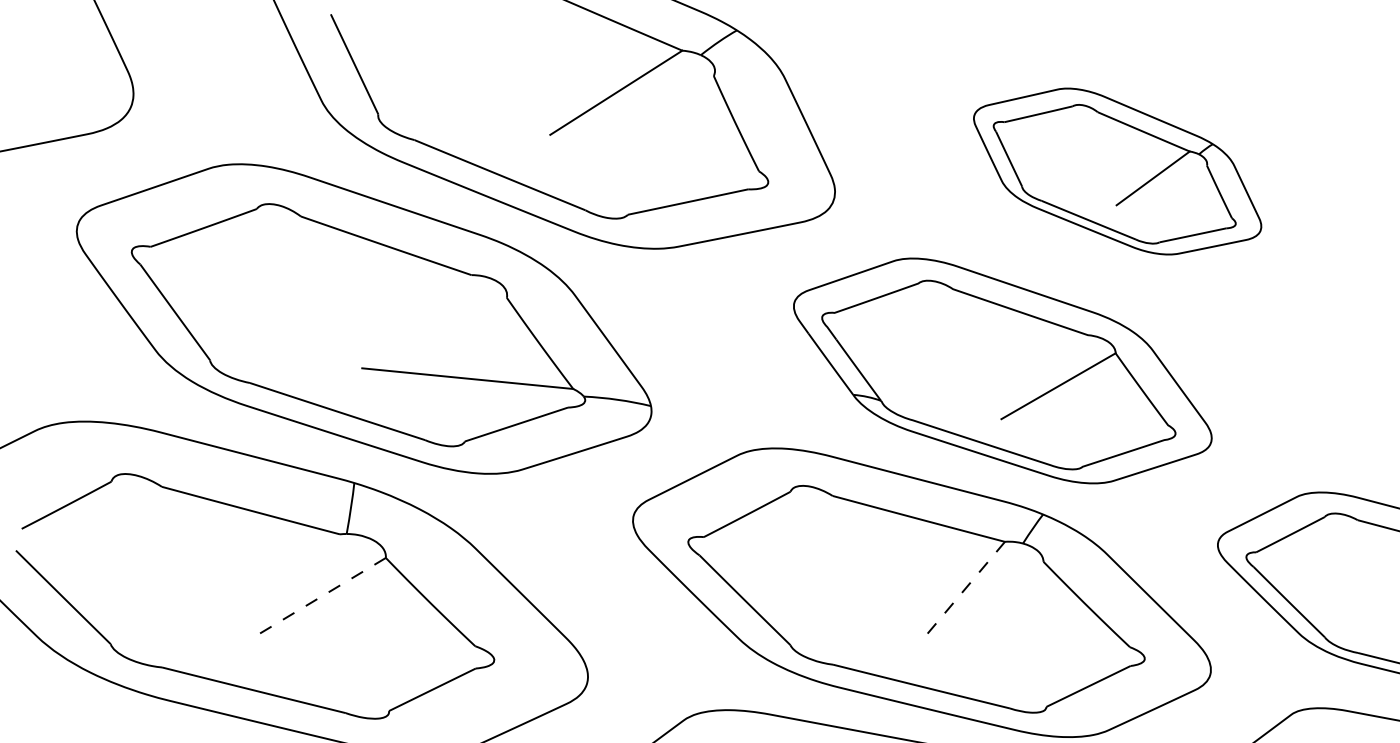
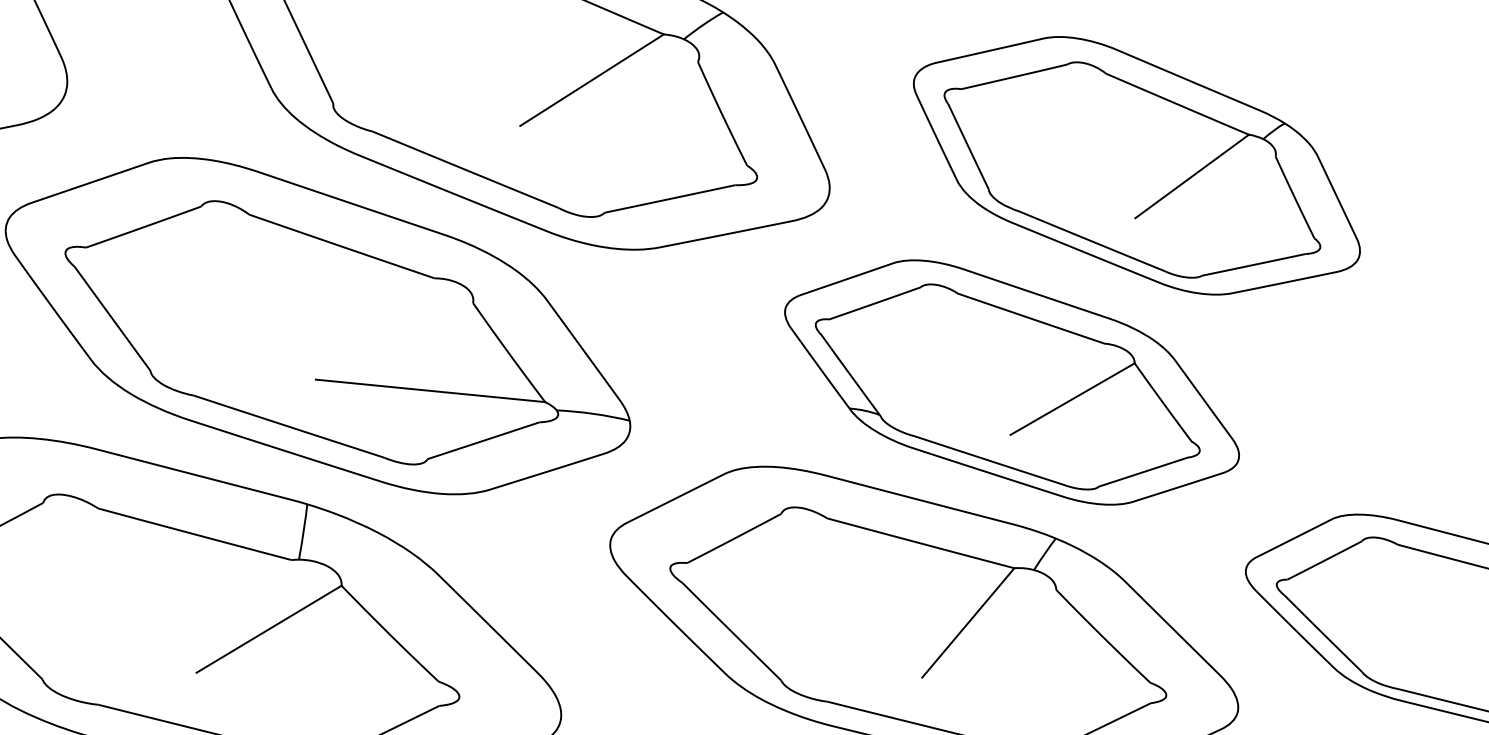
part: (1117, 171) -> (1136, 165), size x1.43
line: (962, 592) -> (968, 623), dashed -> solid
line: (319, 598) -> (269, 629), dashed -> solid

